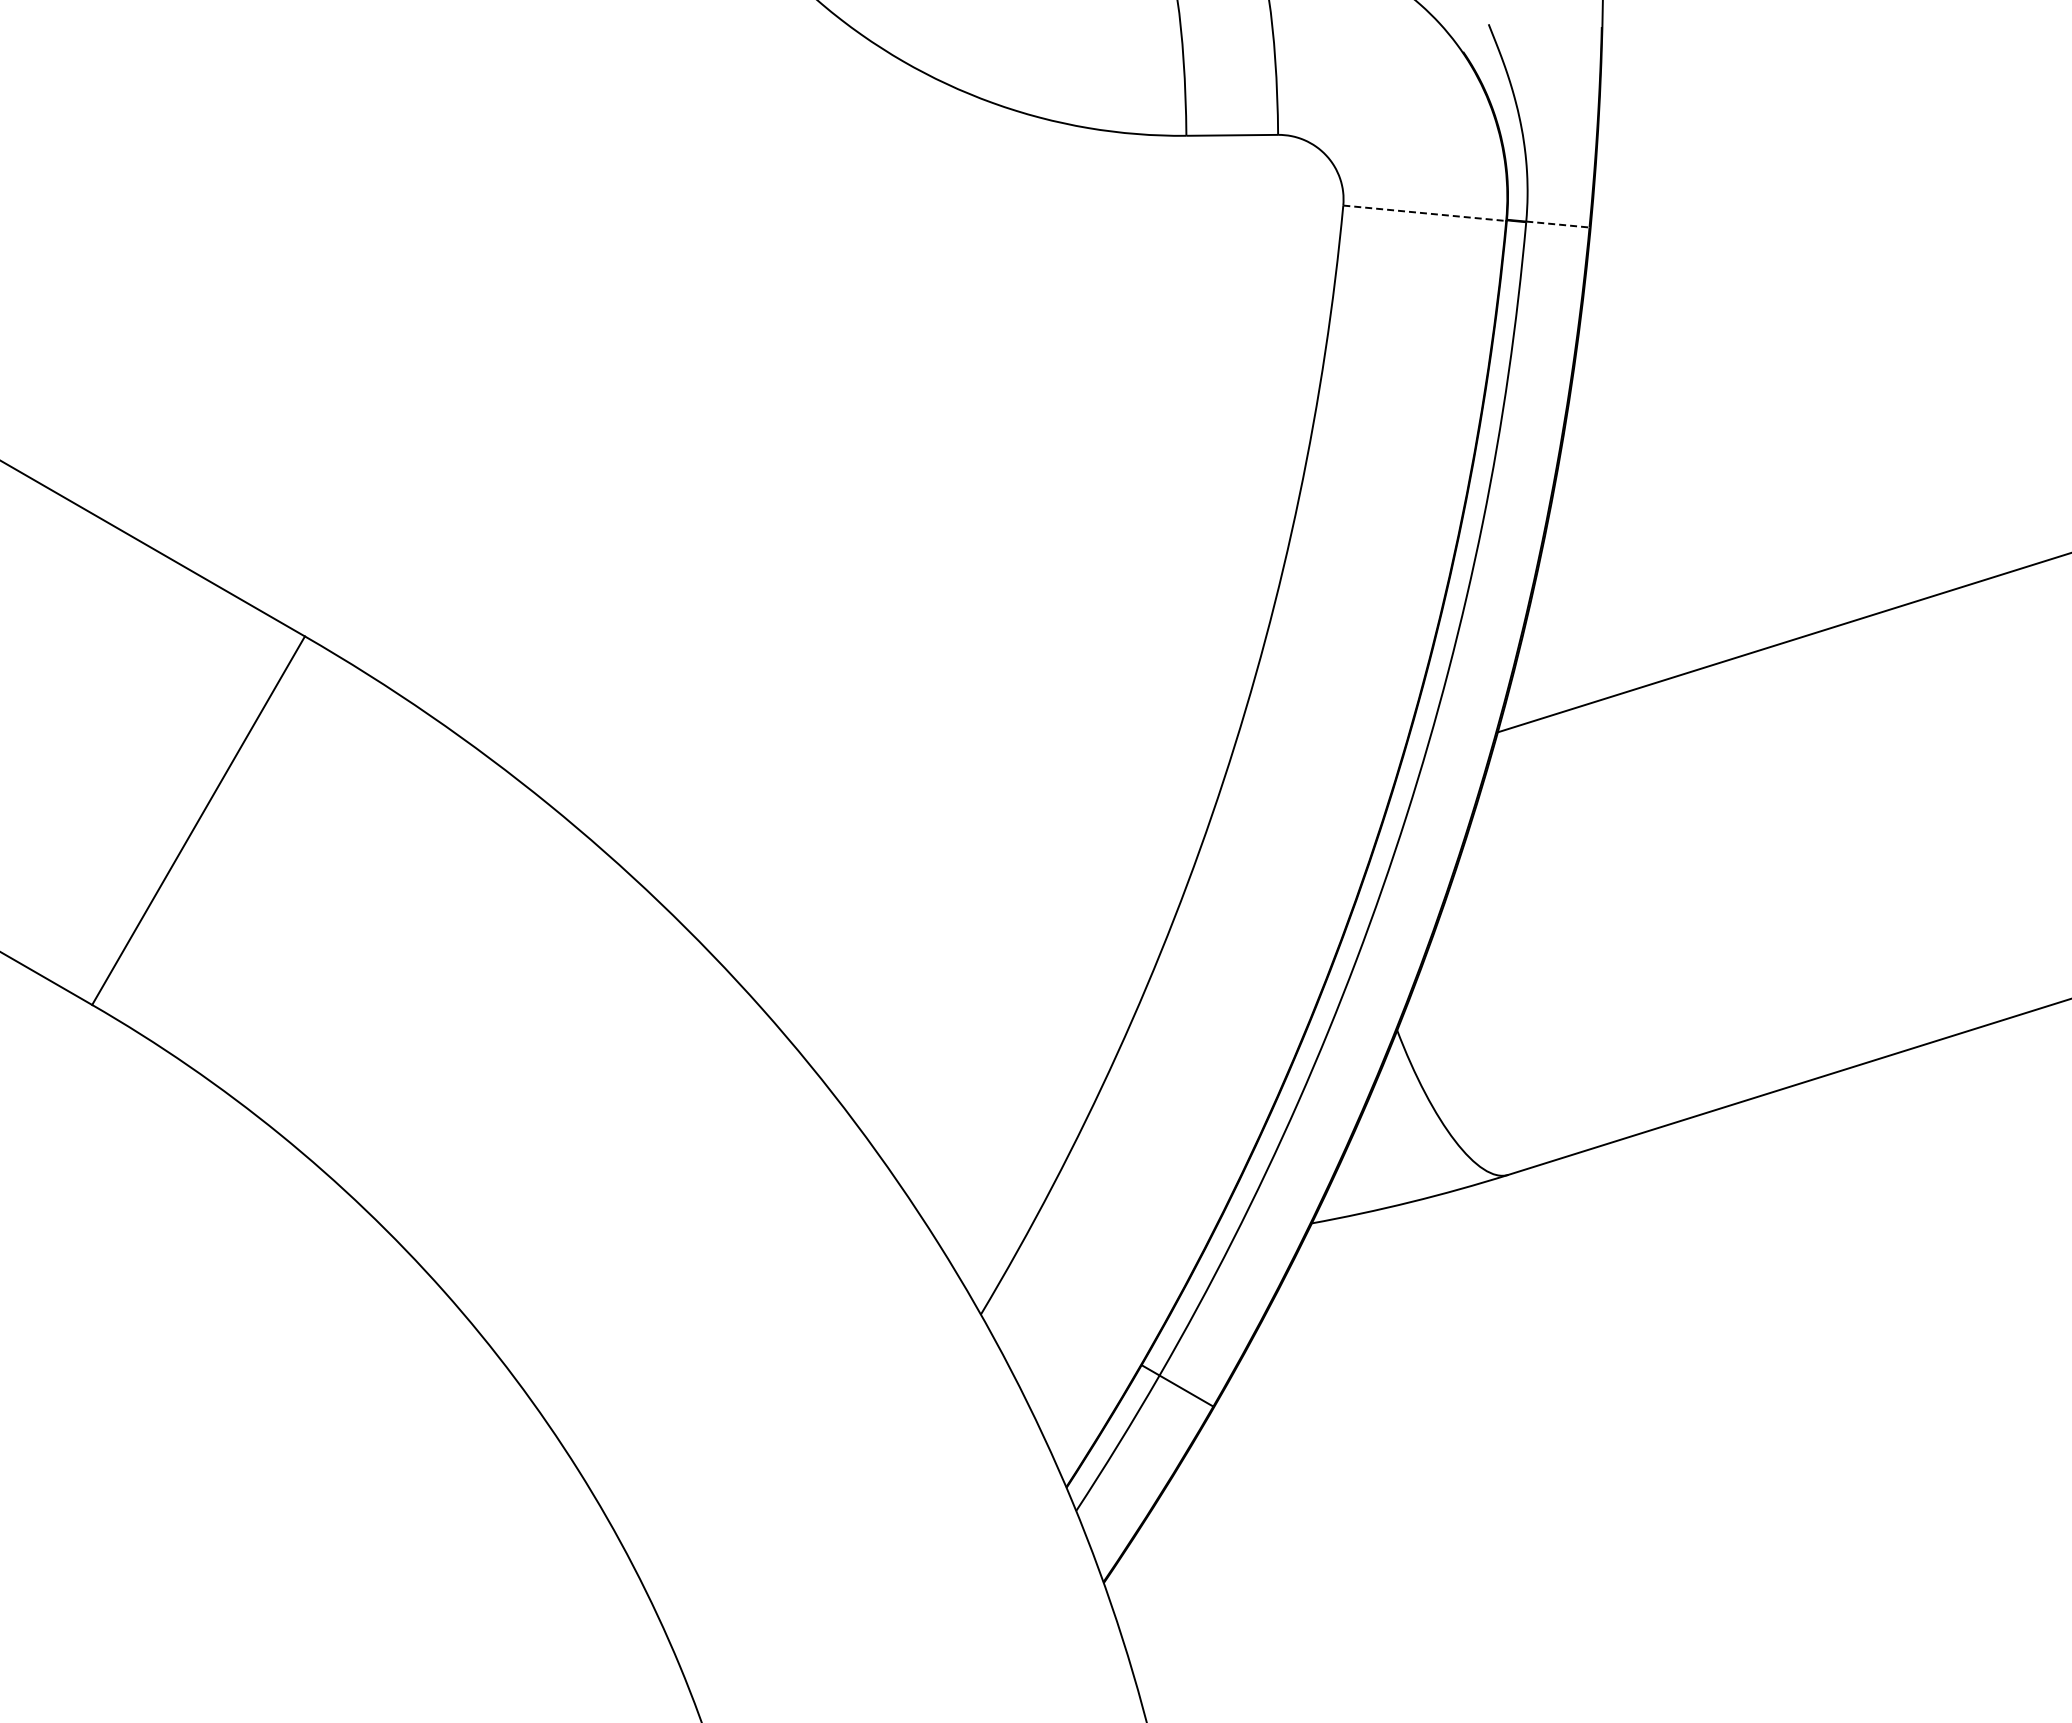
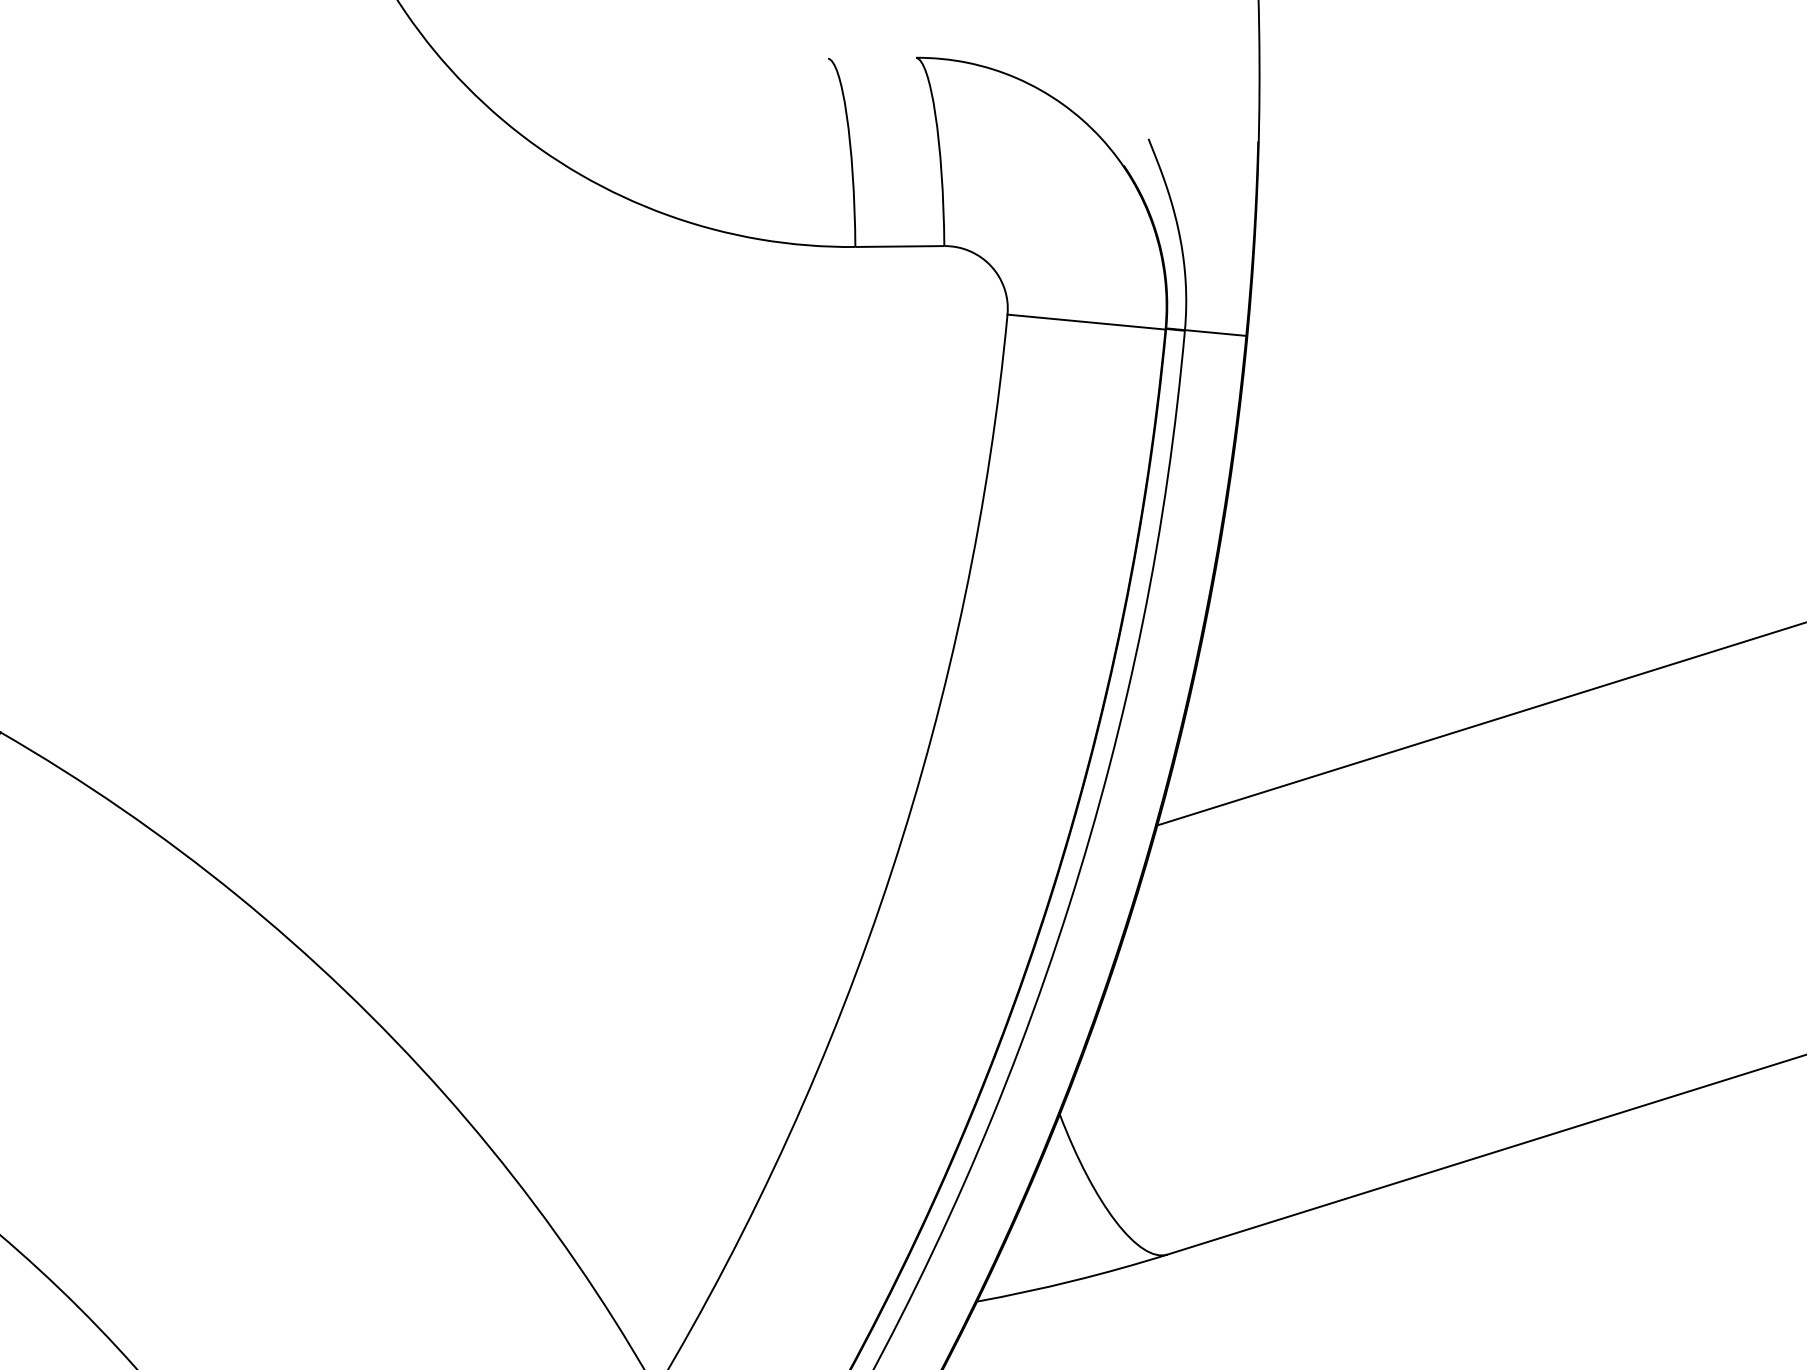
line: (1424, 213) -> (1086, 322), dashed -> solid
line: (1557, 224) -> (1215, 332), dashed -> solid

